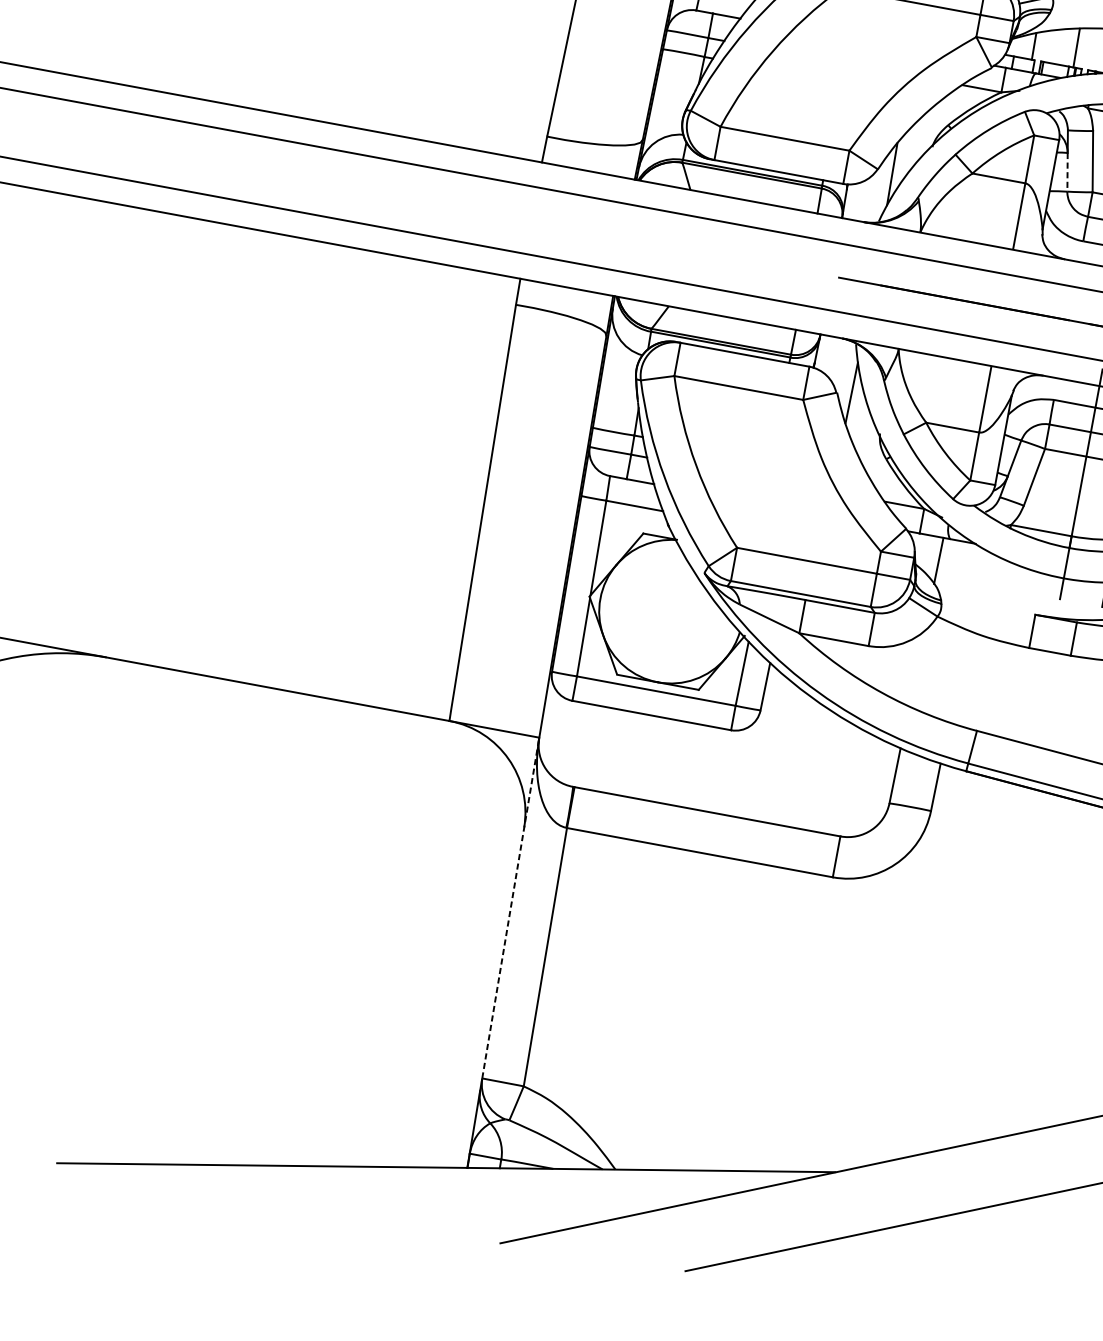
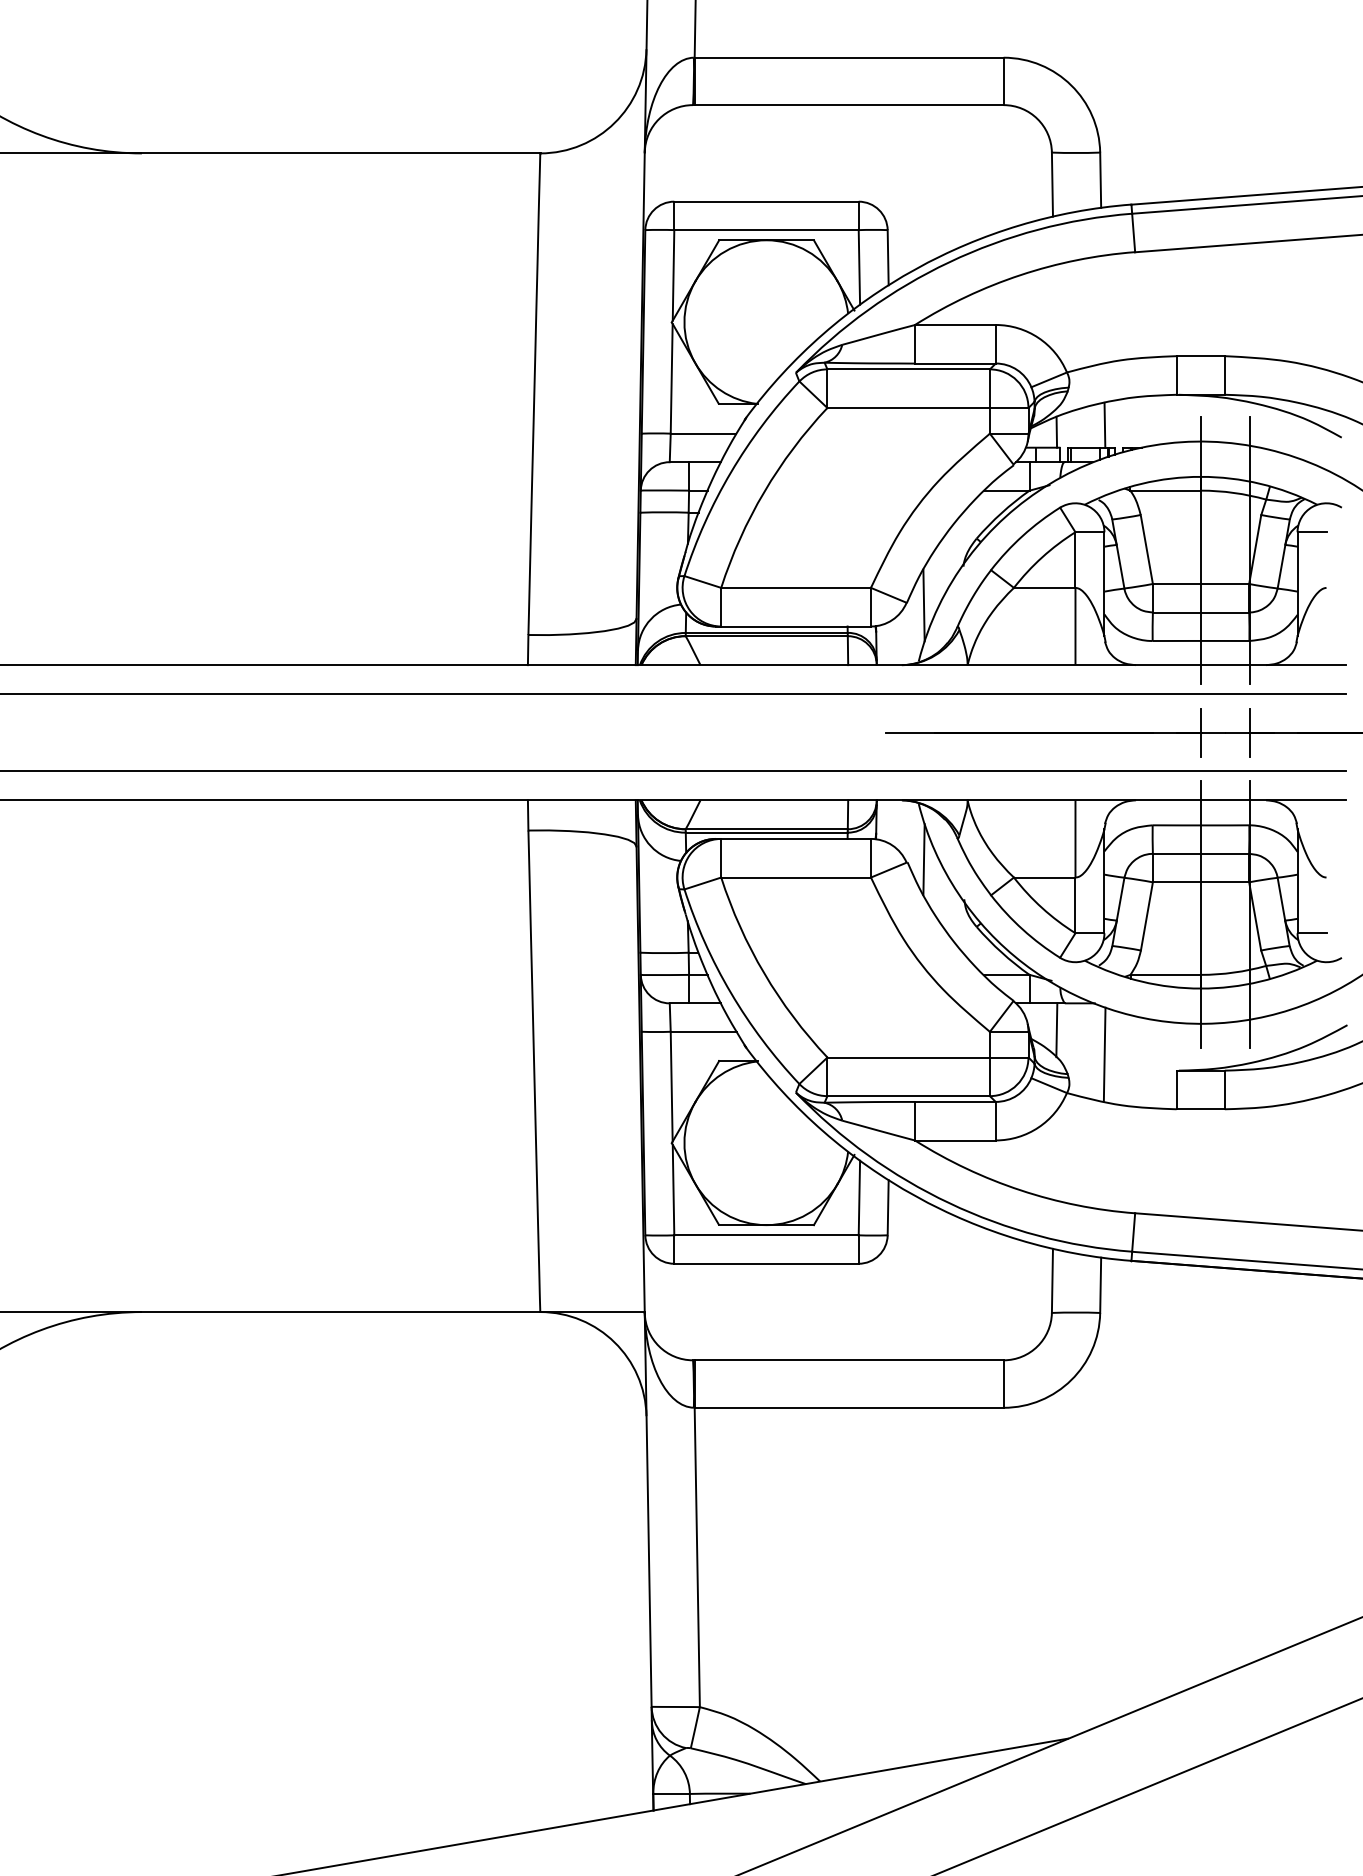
line: (1067, 172) -> (1120, 567), dashed -> solid
line: (975, 589) -> (1104, 1054), added
line: (511, 908) -> (648, 1509), dashed -> solid

